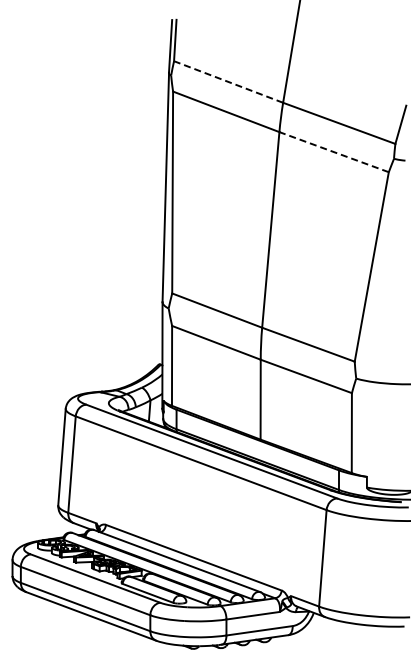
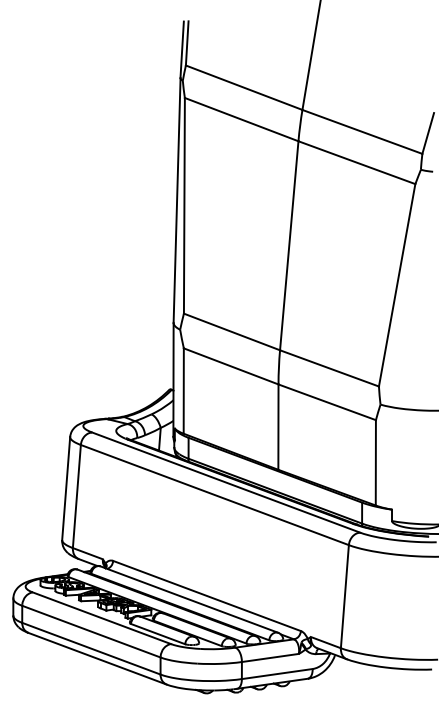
line: (228, 81) -> (244, 87), dashed -> solid
line: (333, 151) -> (356, 161), dashed -> solid

